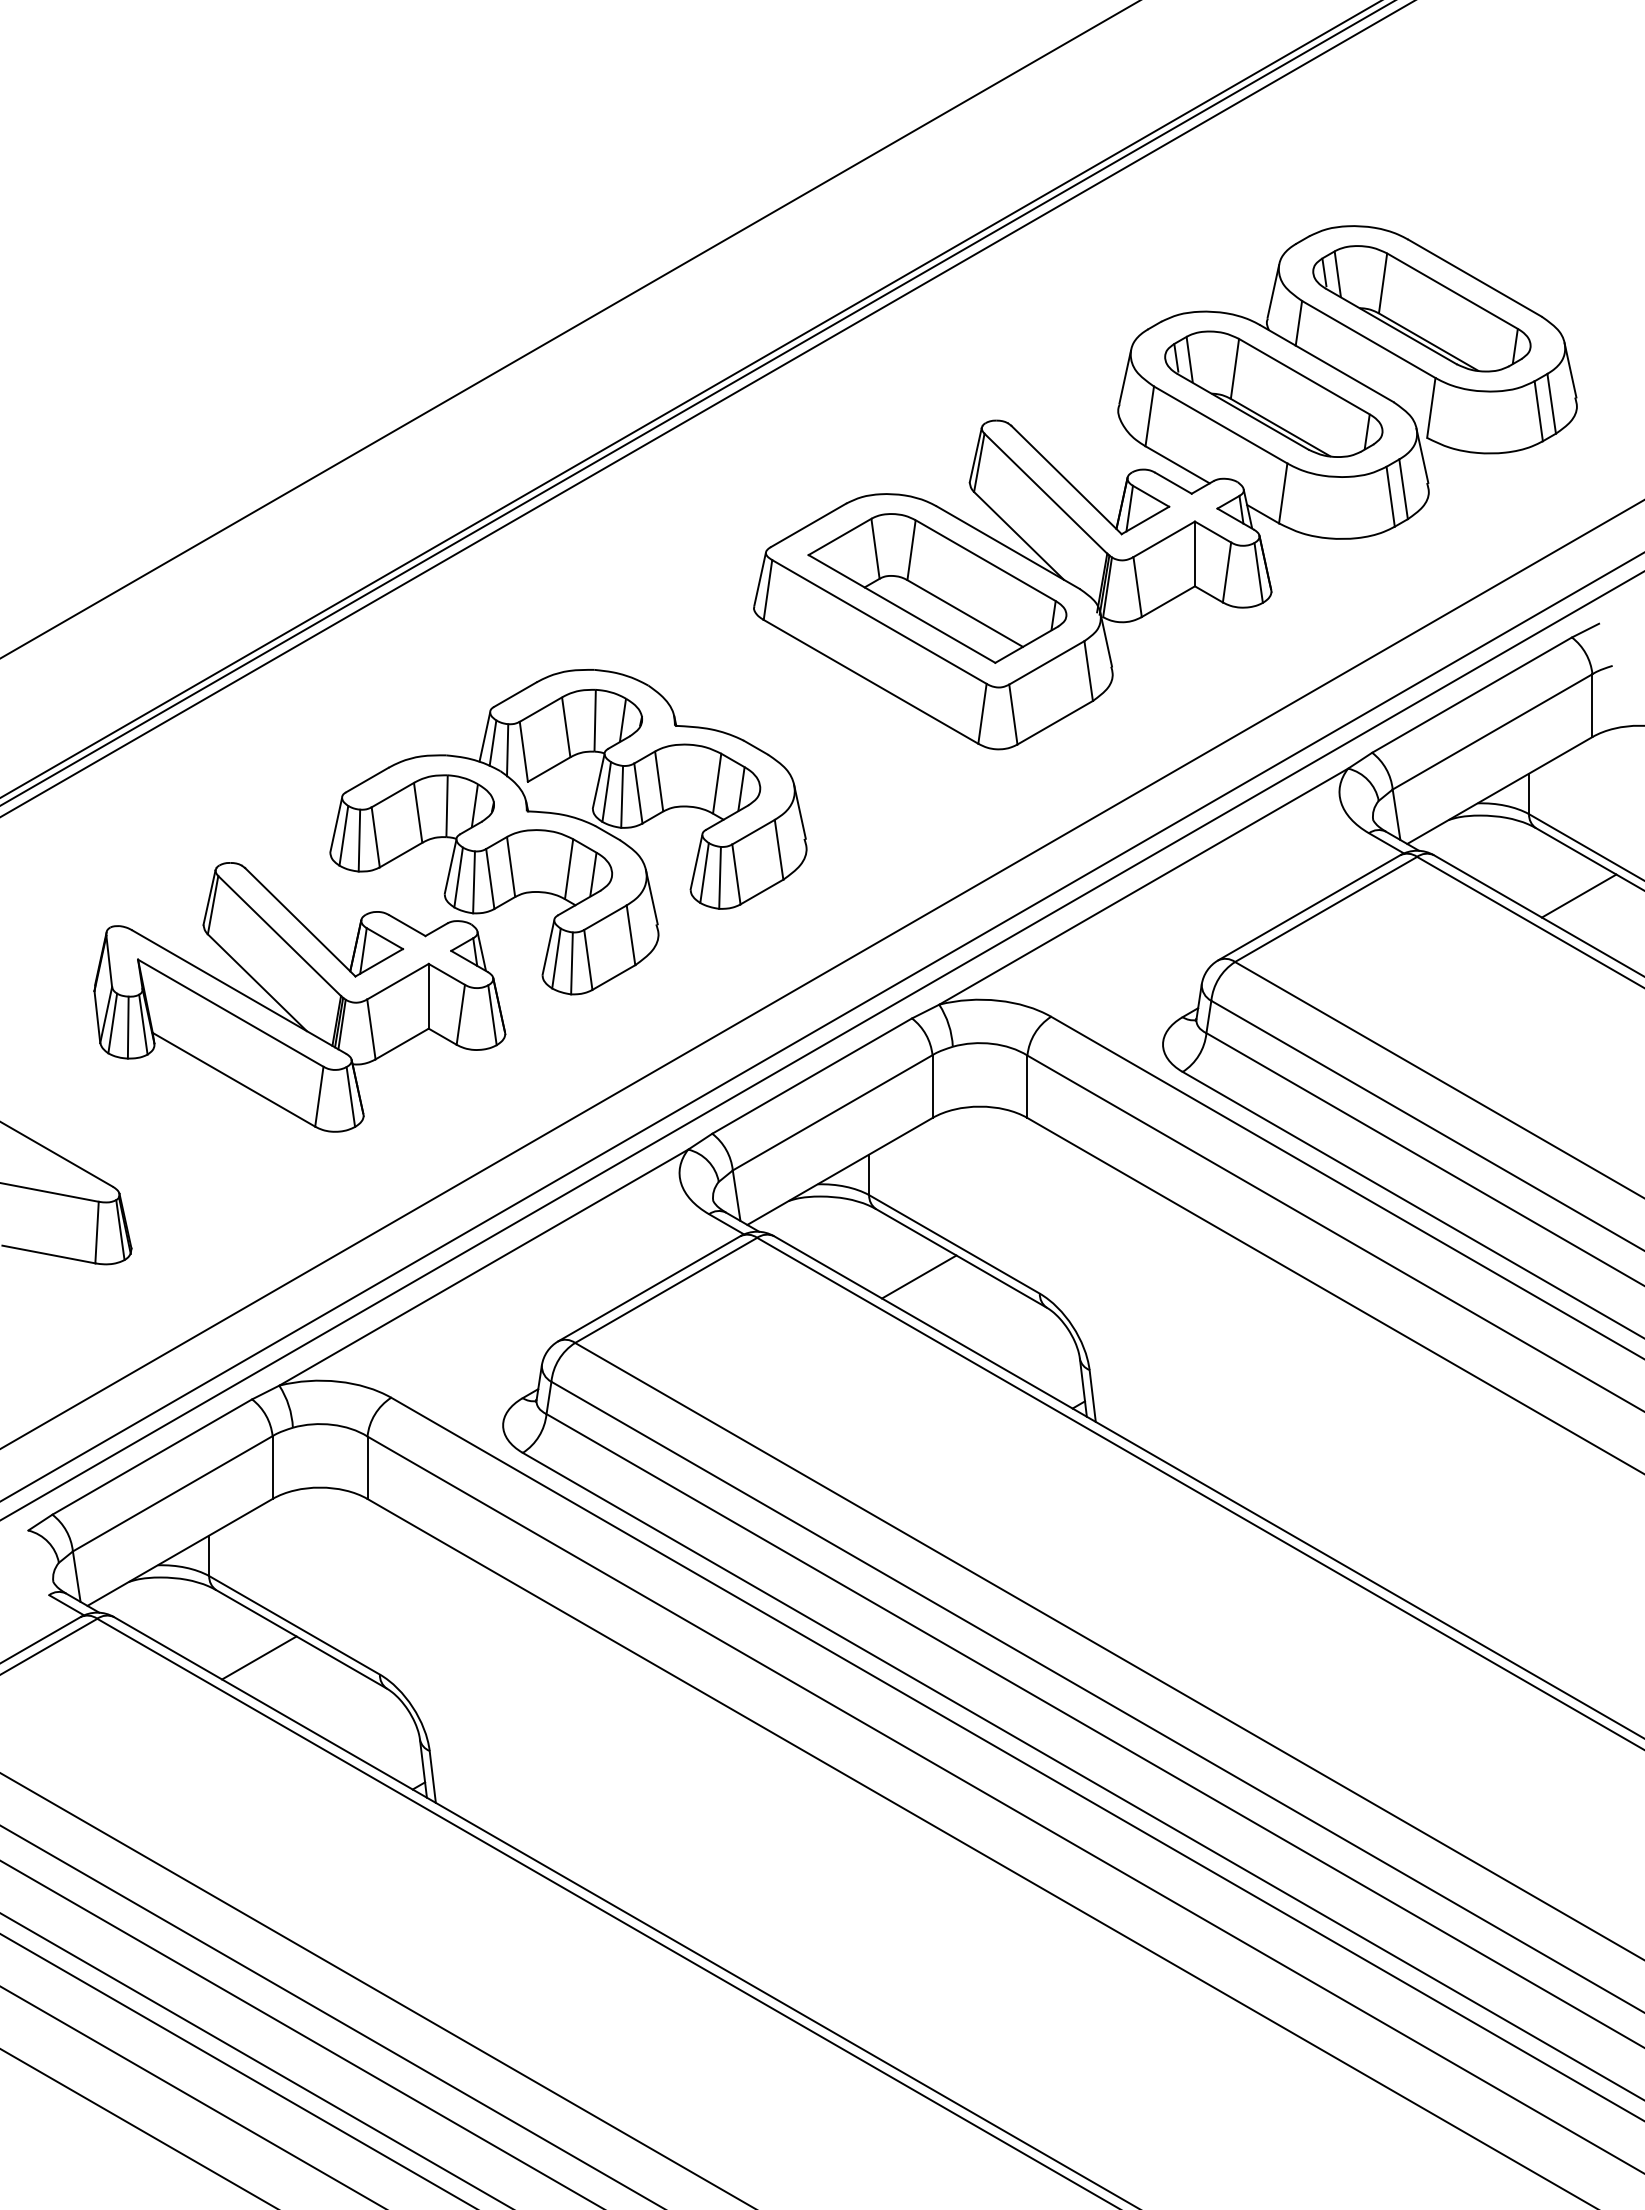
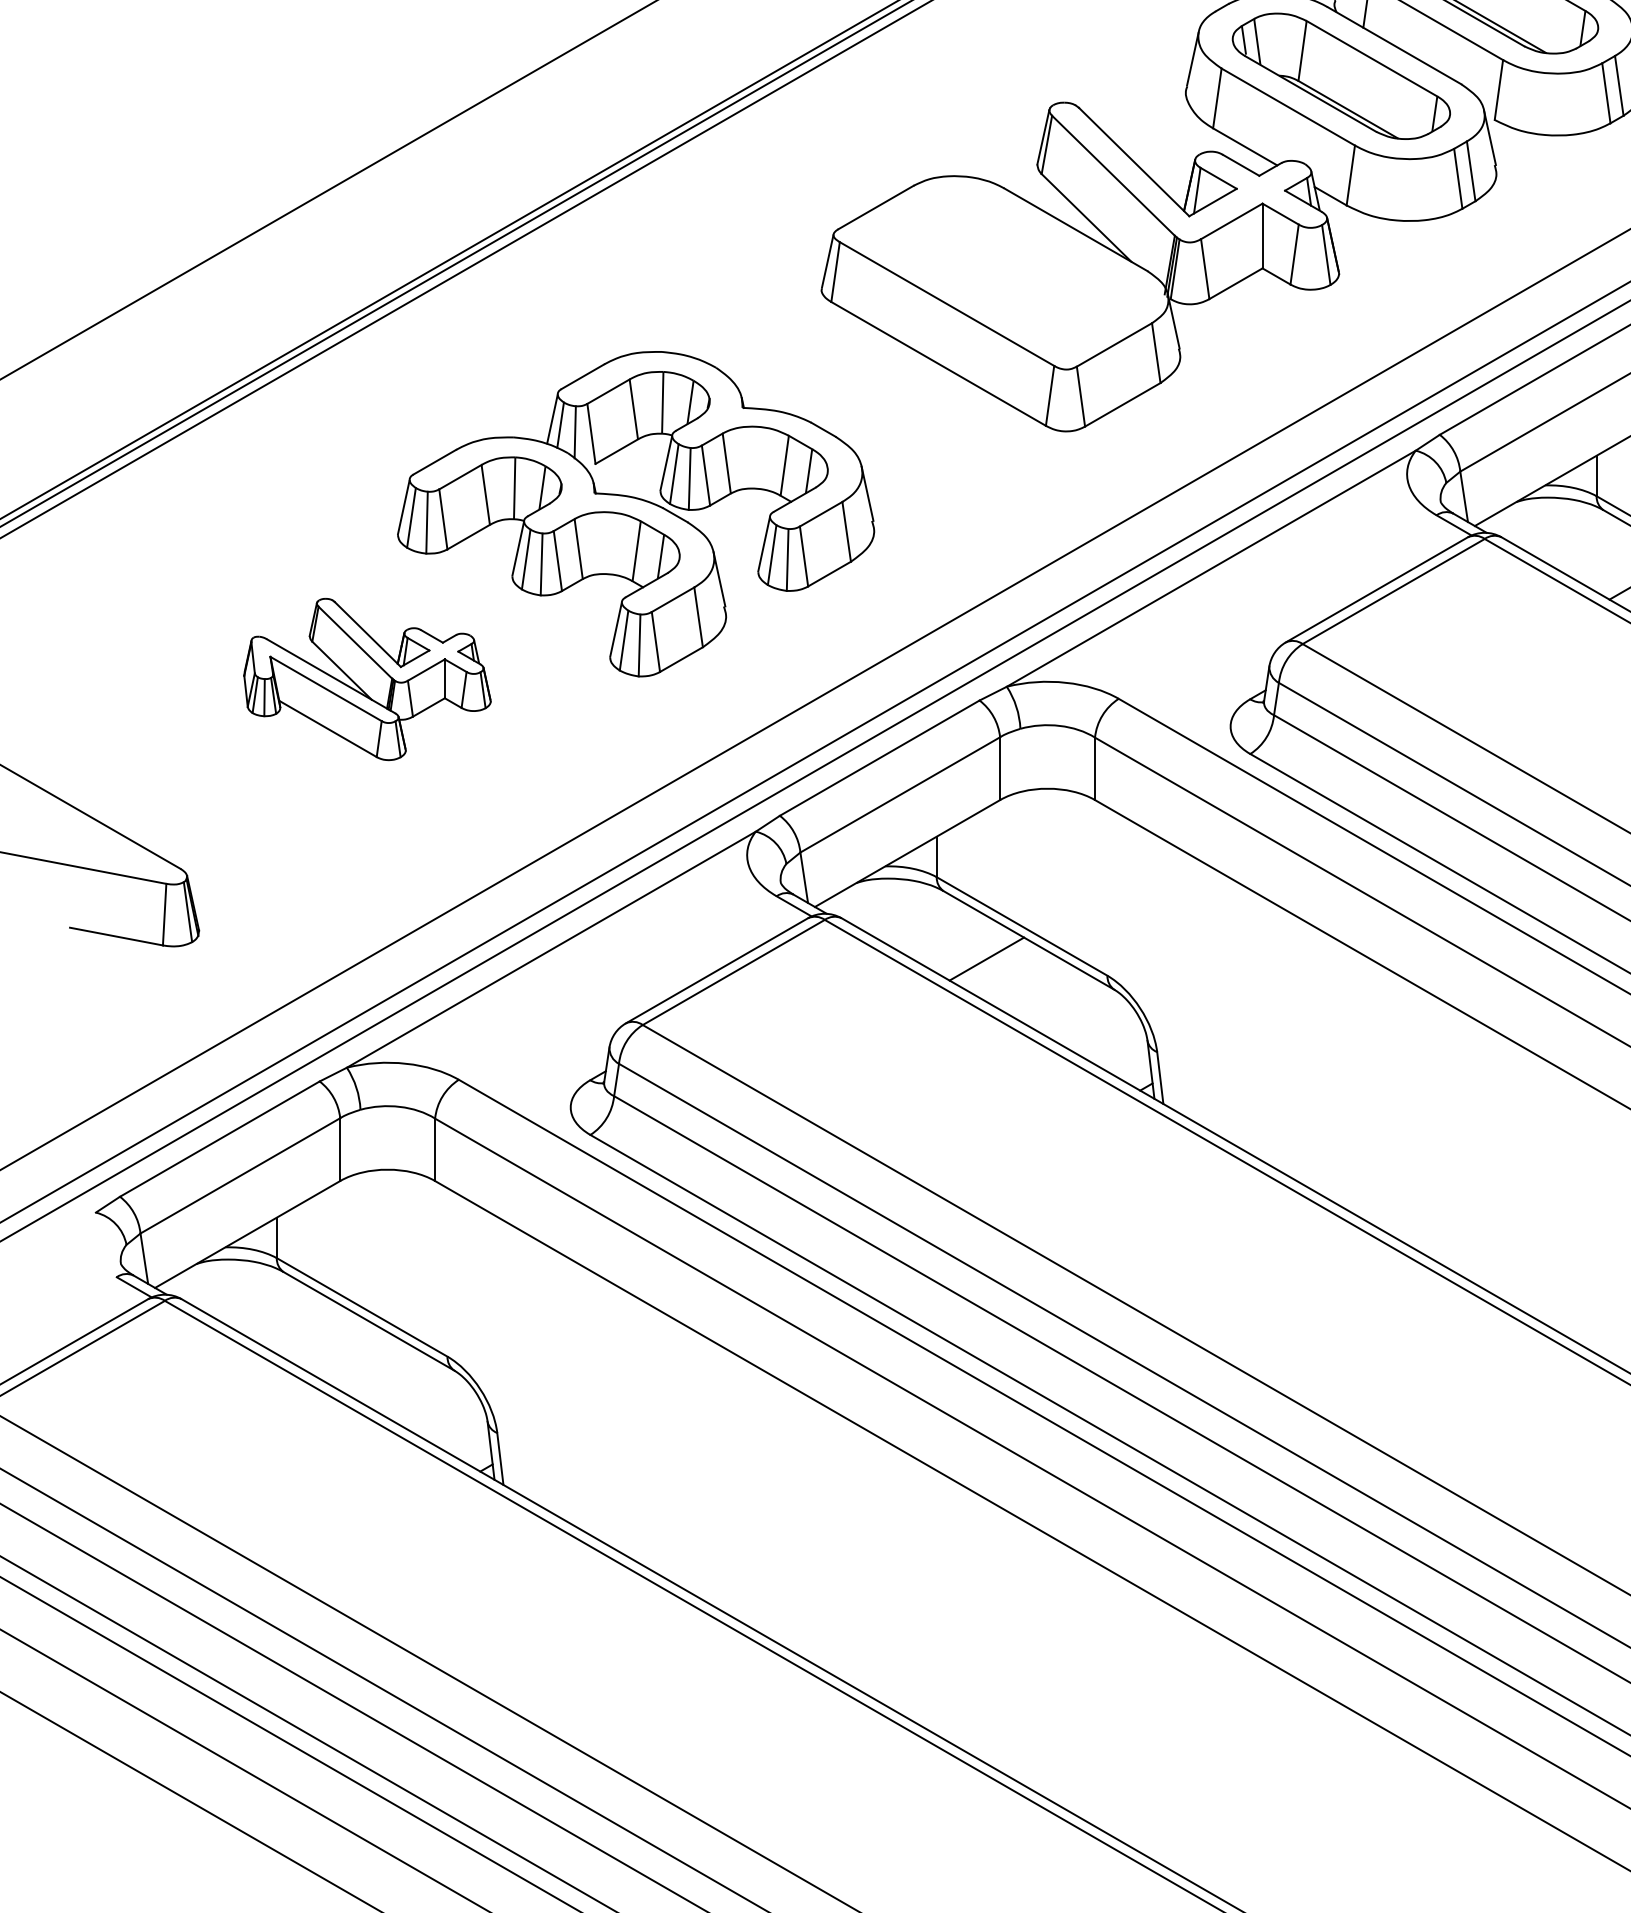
part: (937, 588) -> (1005, 270), removed
part: (299, 997) -> (367, 679), size x0.6
line: (259, 1657) -> (327, 1339), removed

